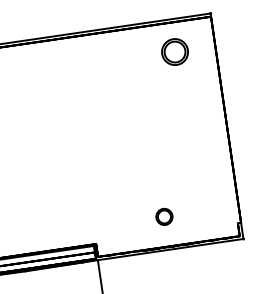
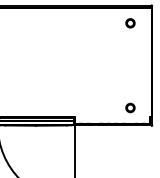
part: (175, 52) -> (130, 23), size x0.62
part: (164, 215) -> (130, 107), moved

